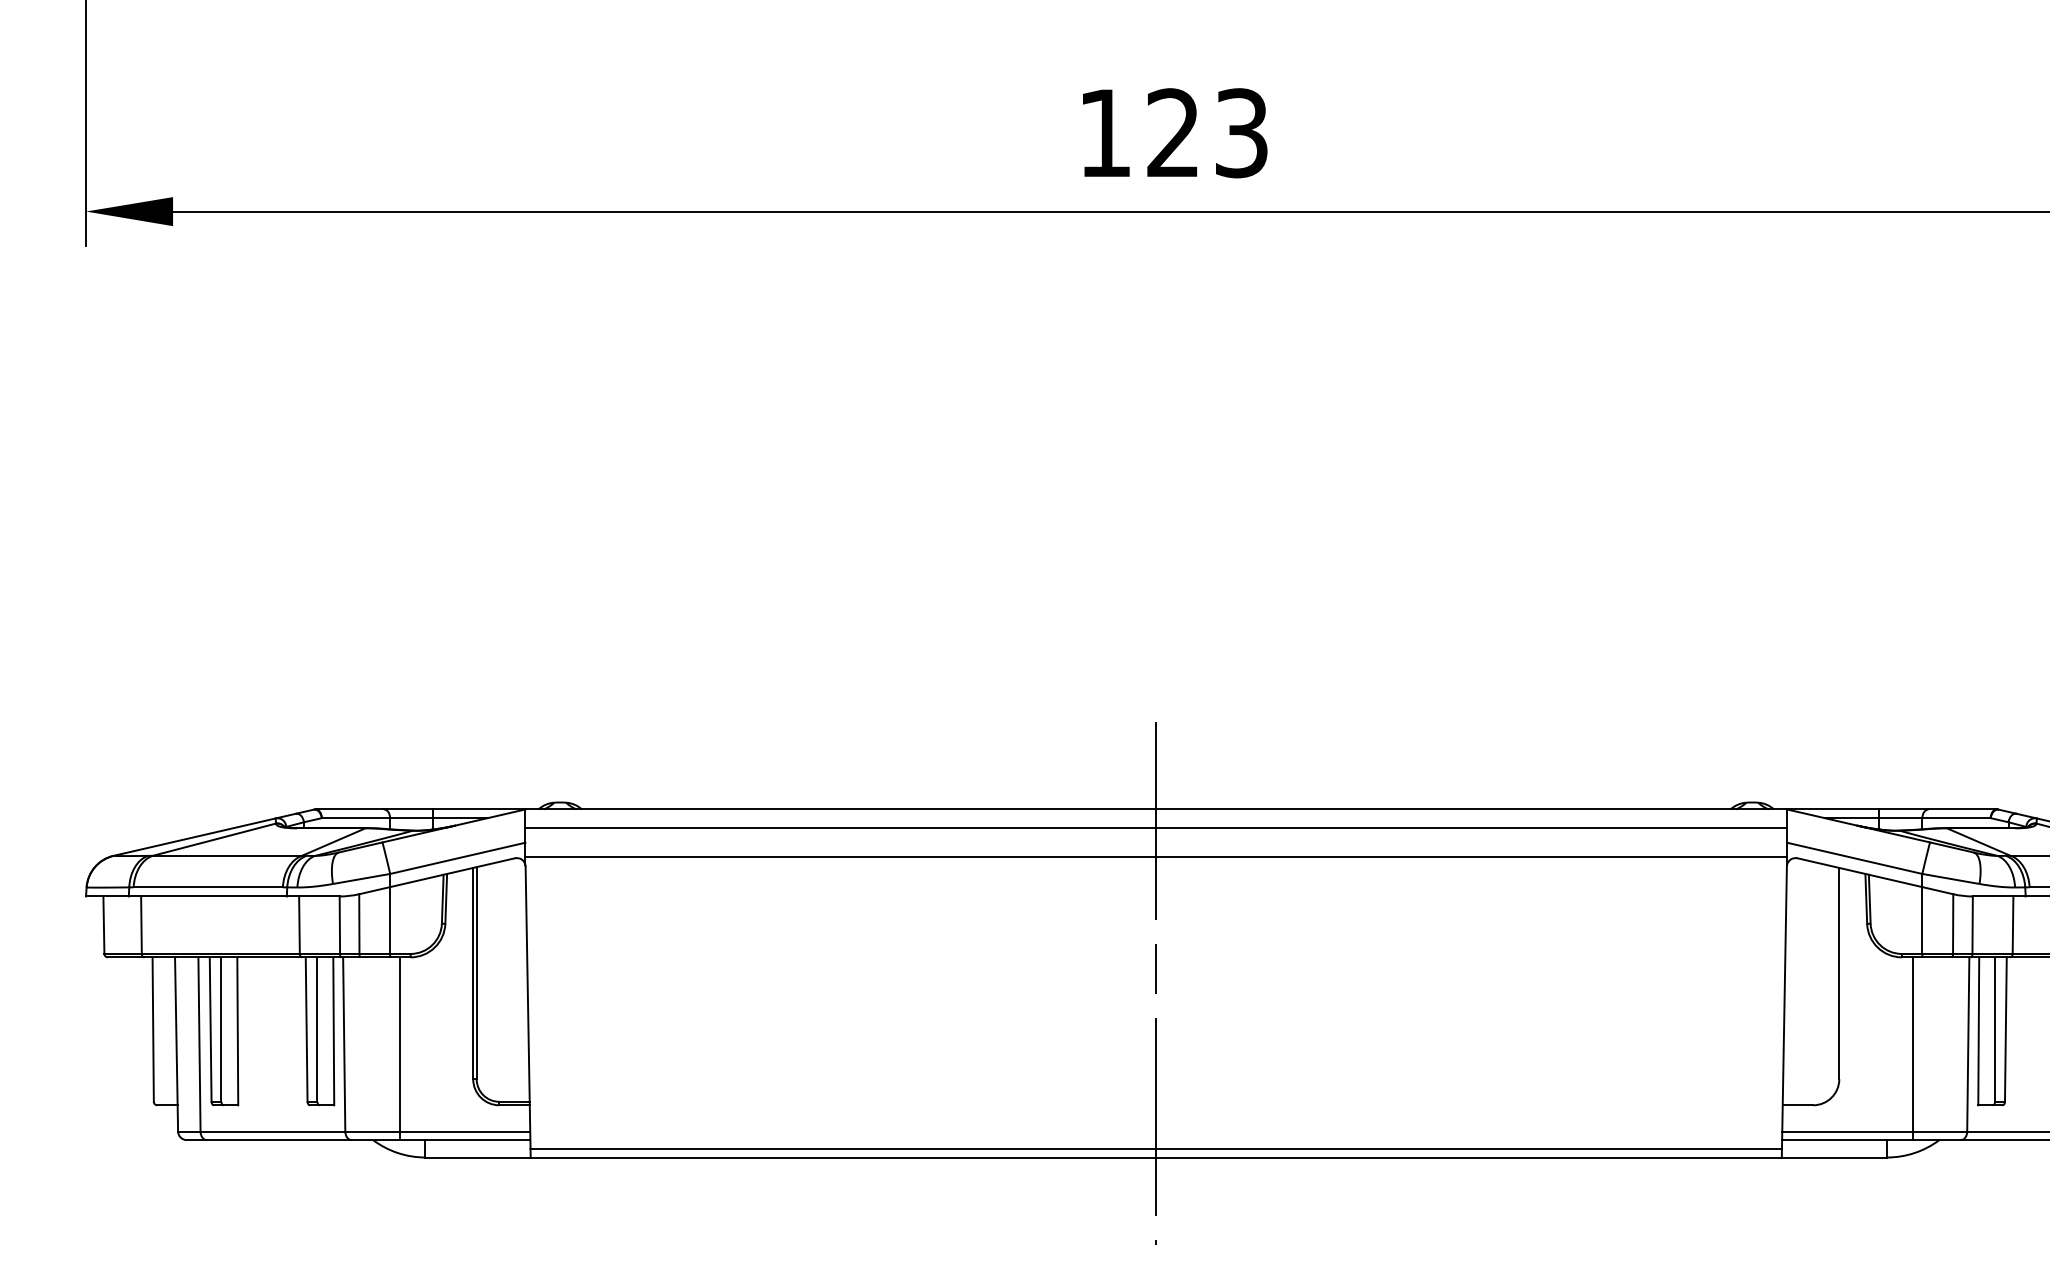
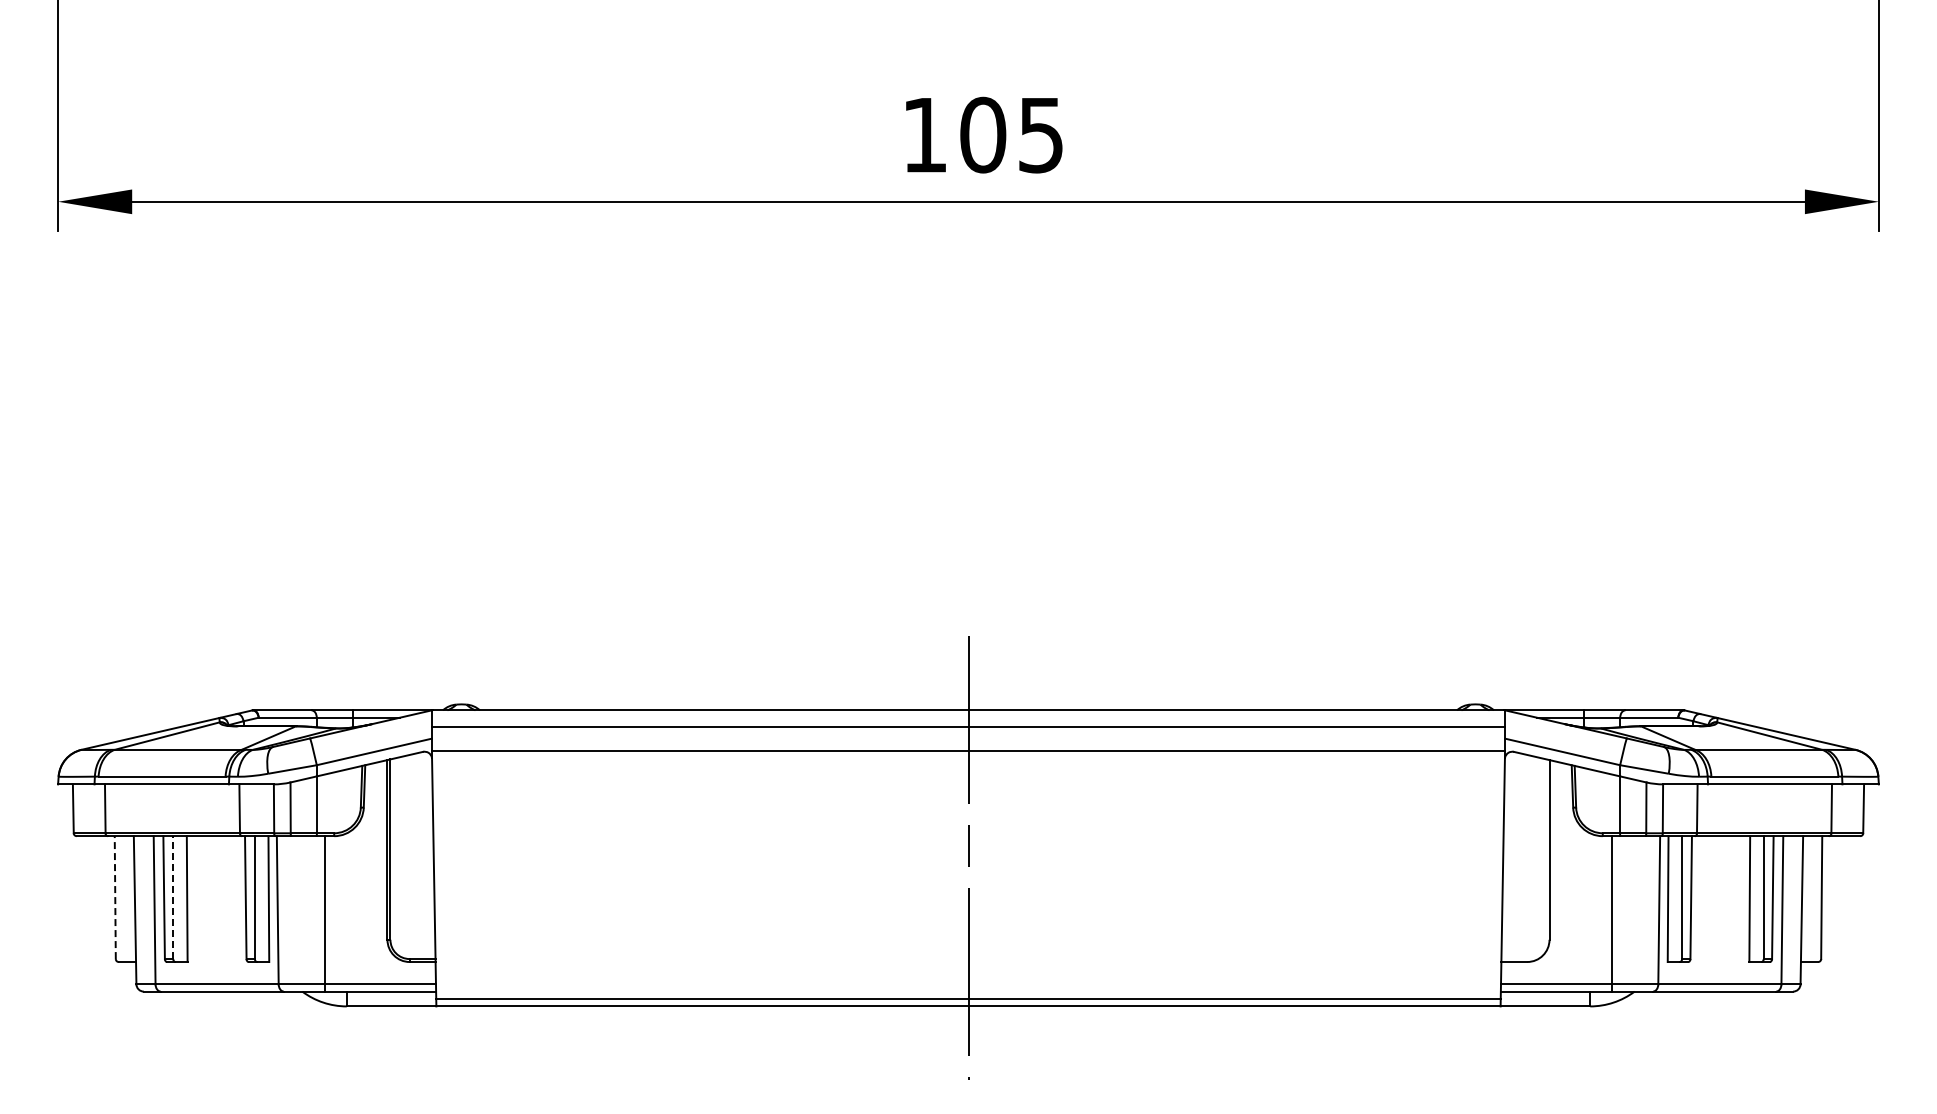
text: (1206, 132) -> (1011, 134), 123 -> 105
line: (153, 1029) -> (115, 897), solid -> dashed
line: (221, 1029) -> (173, 897), solid -> dashed

